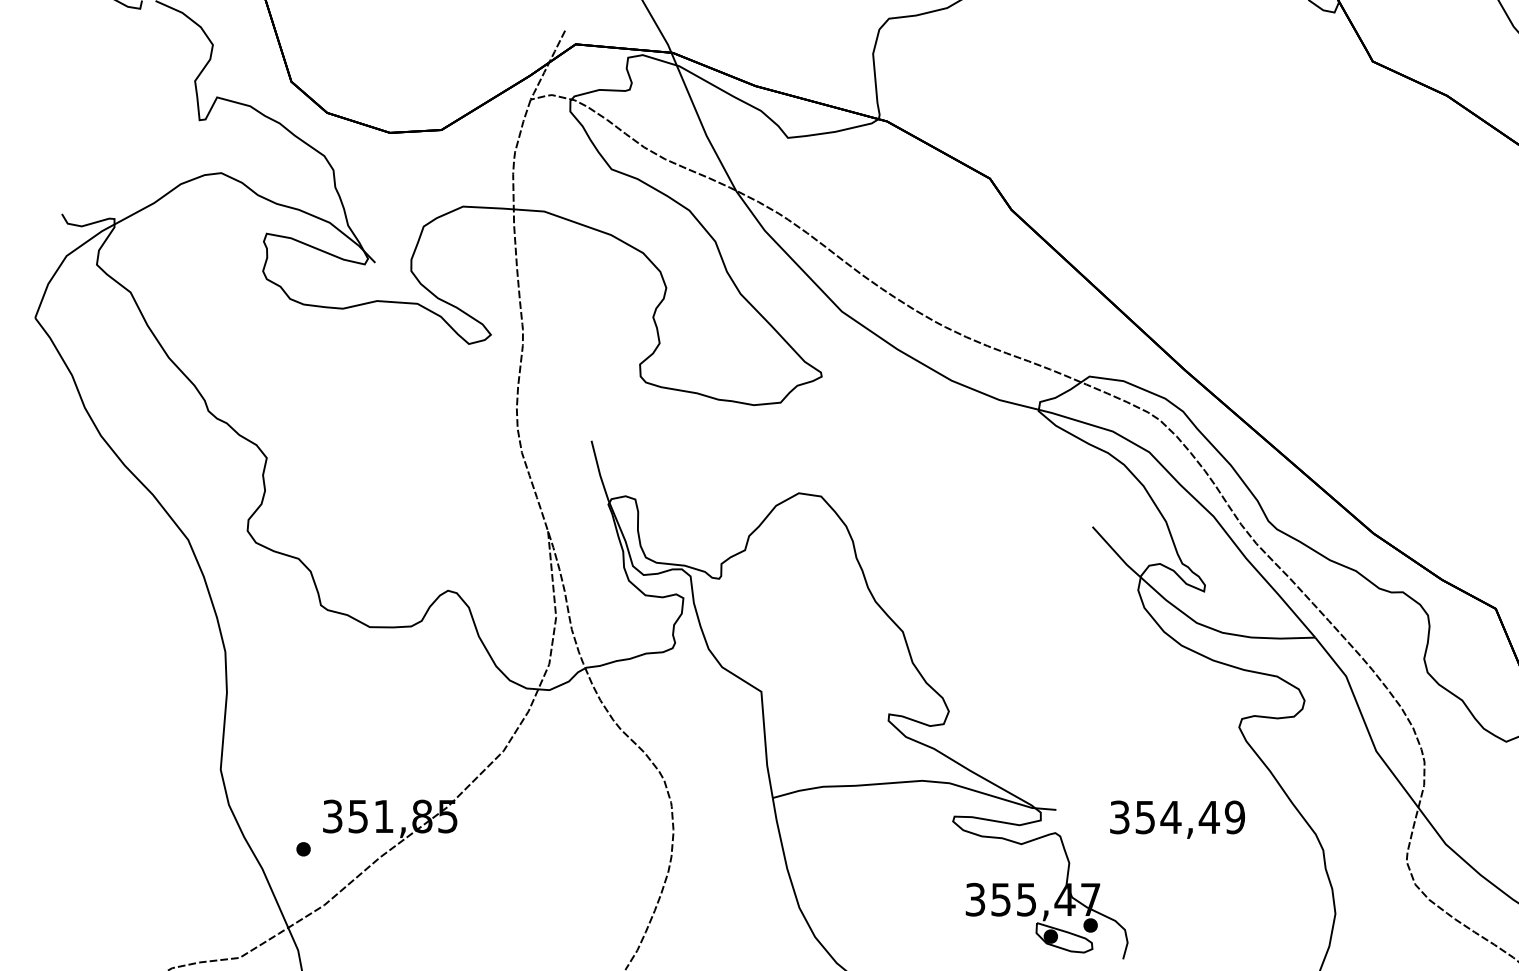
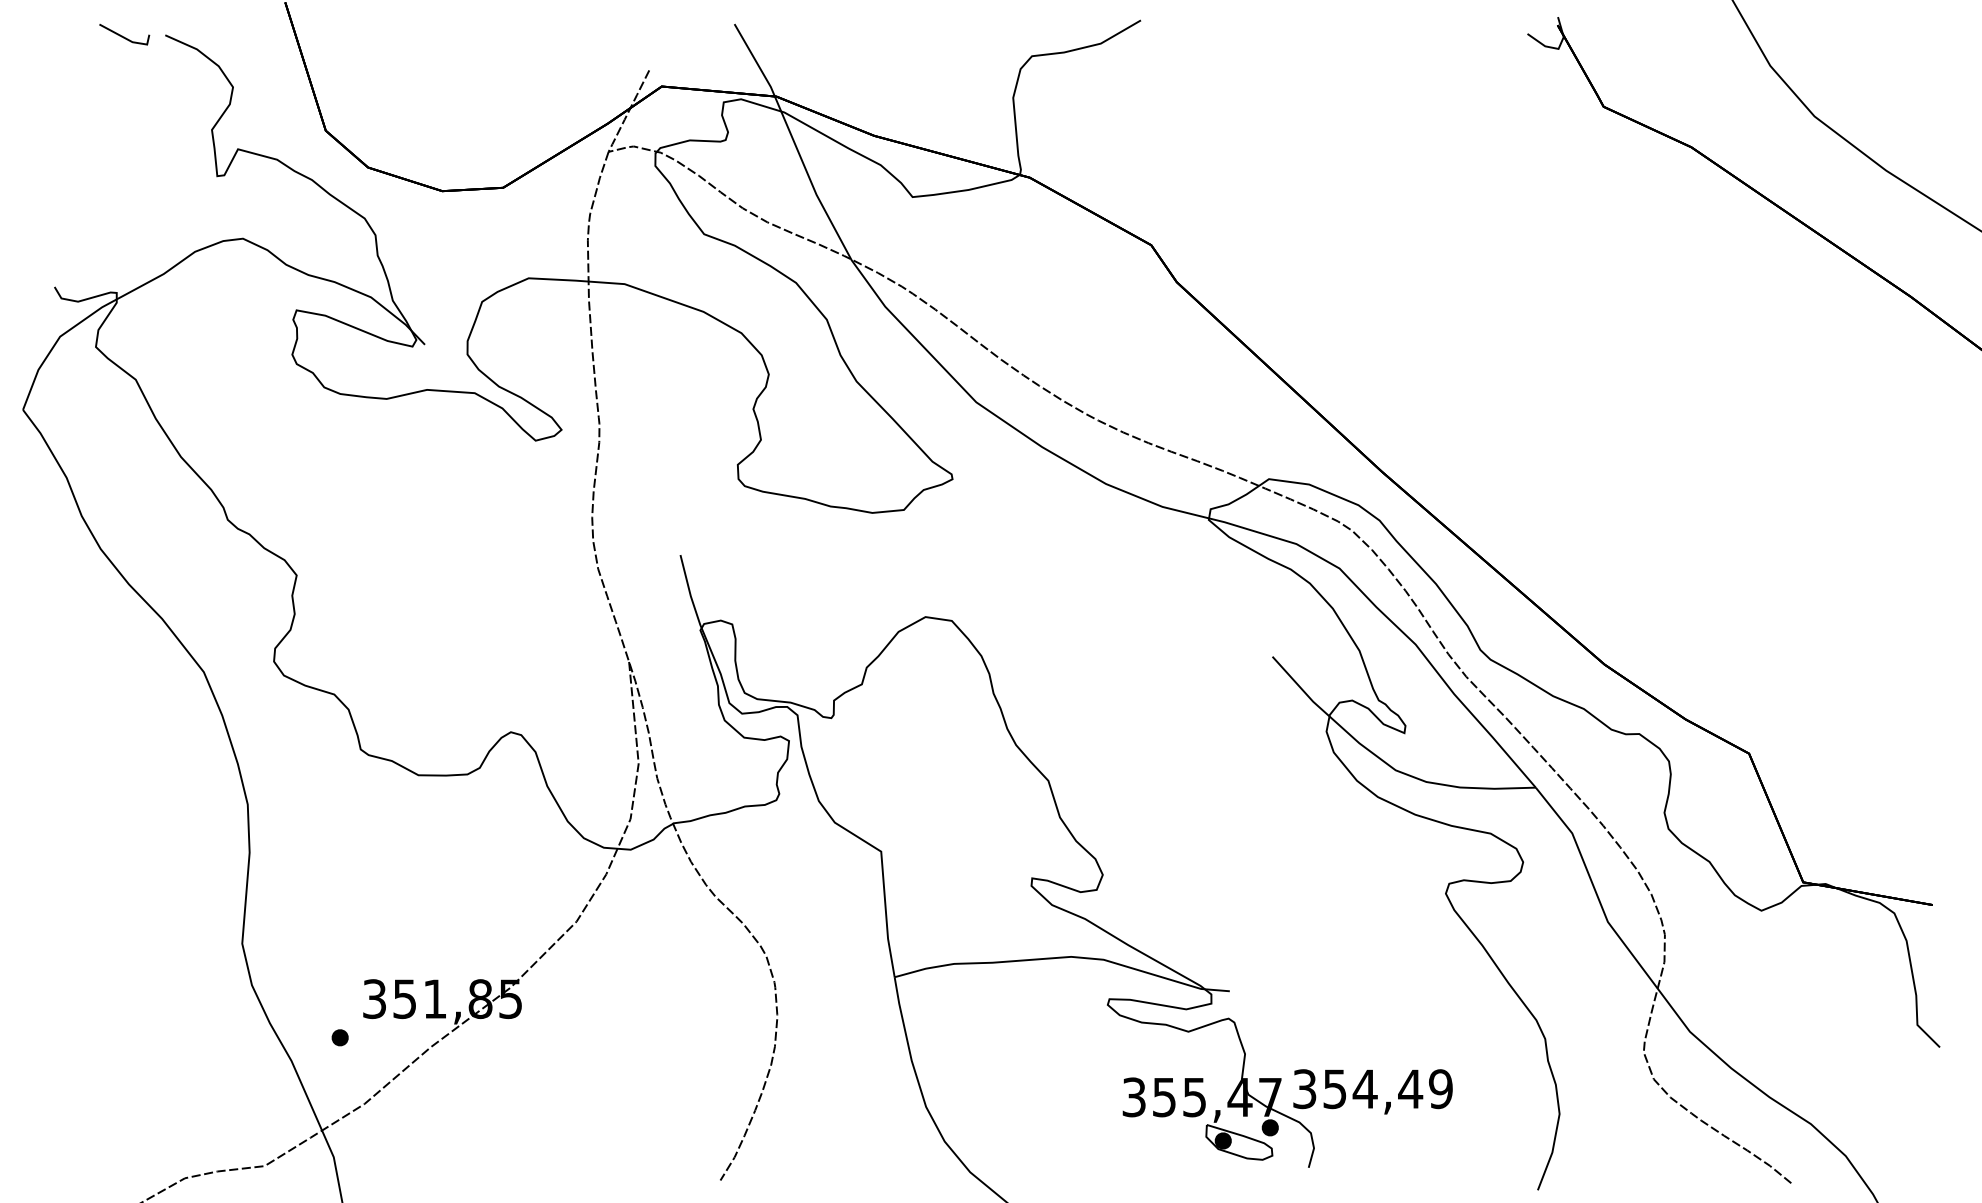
text: (1177, 819) -> (1372, 1091), moved

